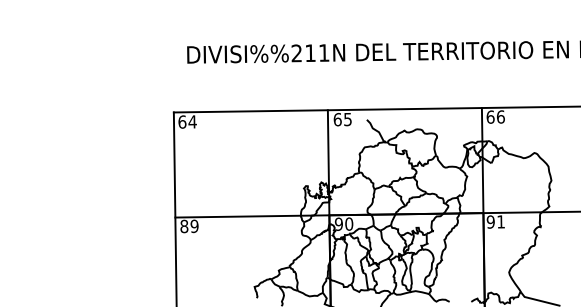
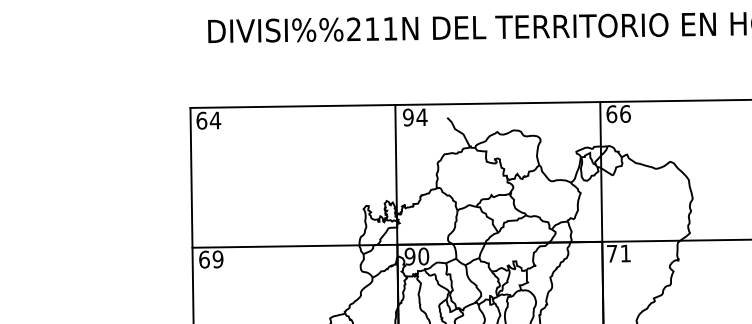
text: (342, 119) -> (414, 117), 65 -> 94
text: (490, 221) -> (611, 252), 91 -> 71
text: (184, 226) -> (204, 259), 89 -> 69

